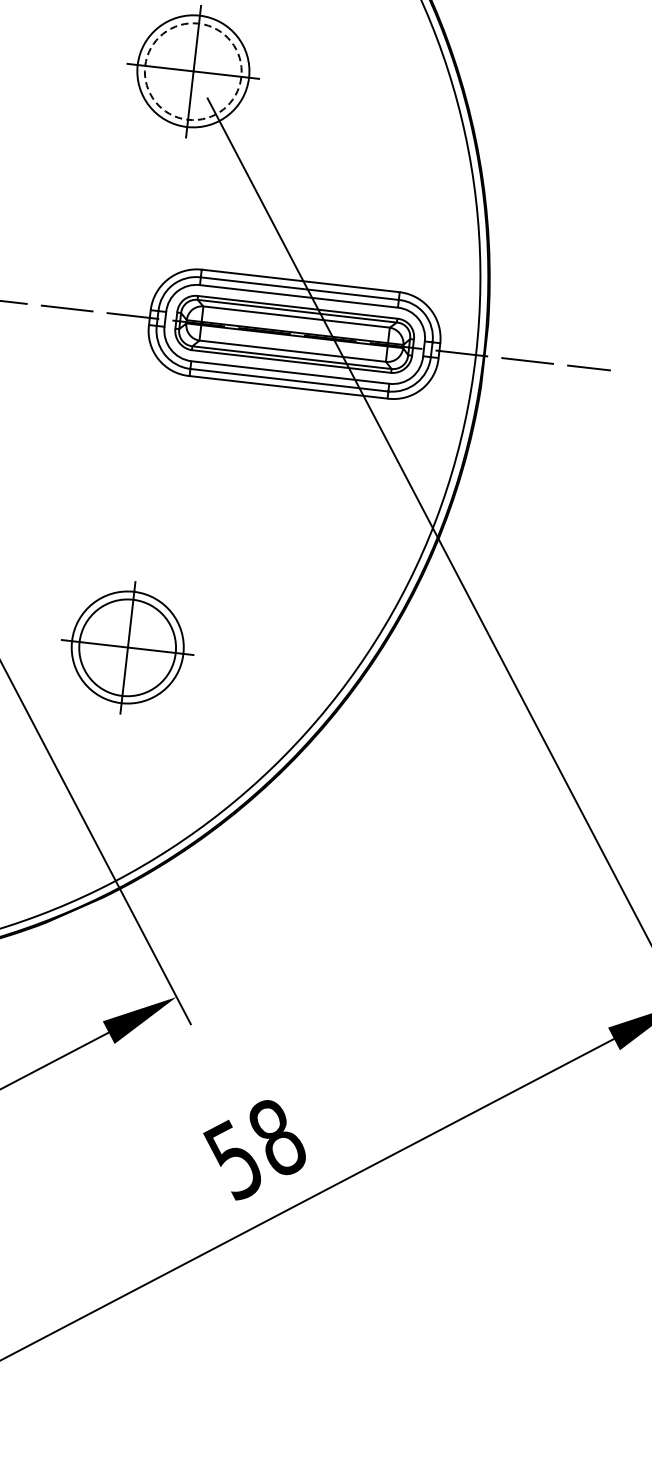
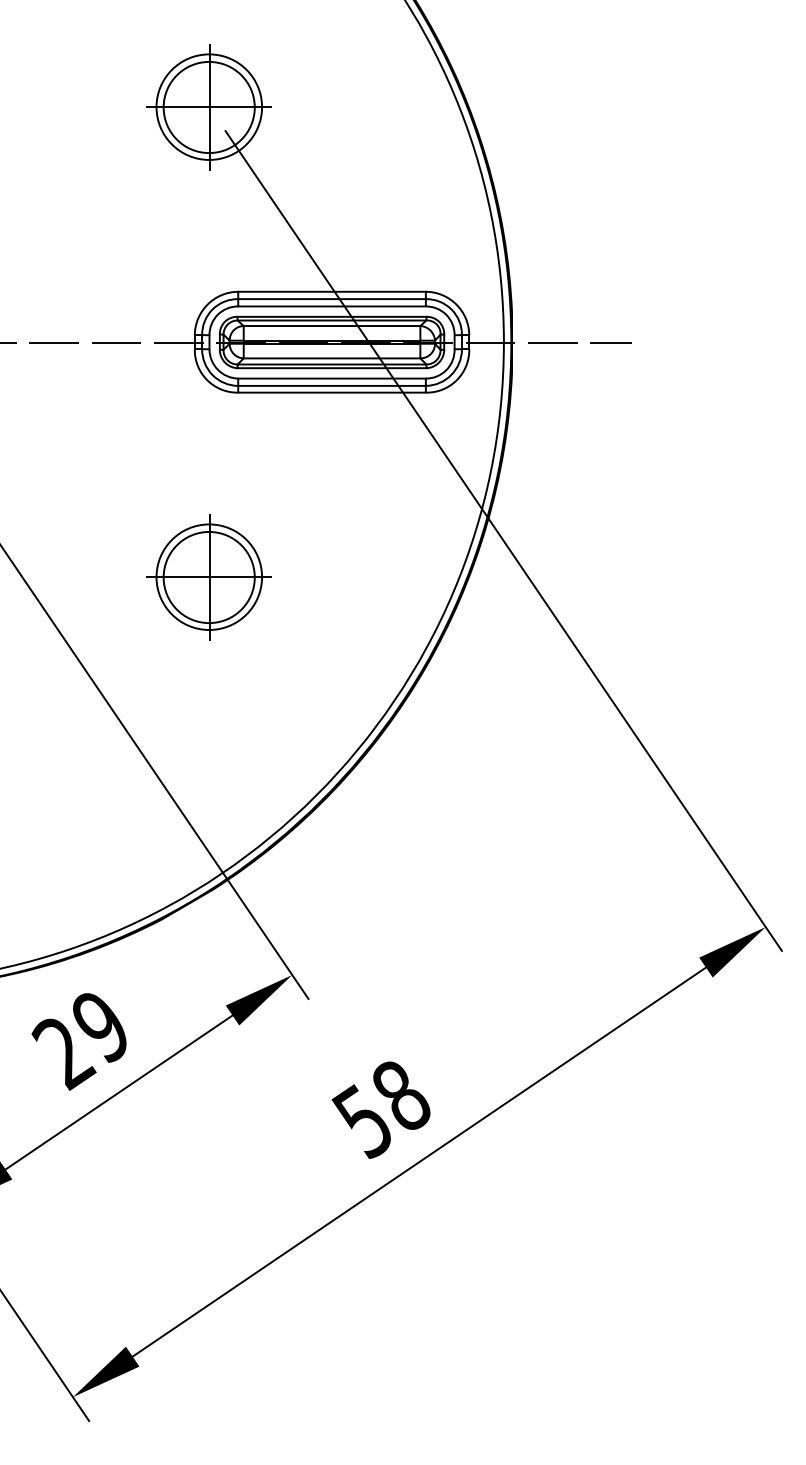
circle: (192, 71) -> (208, 107), dashed -> solid
part: (126, 647) -> (208, 577), moved

